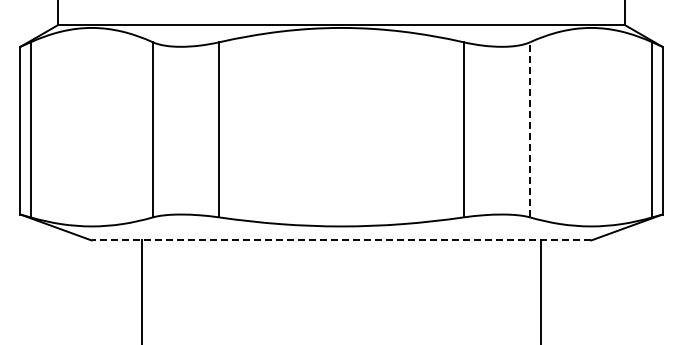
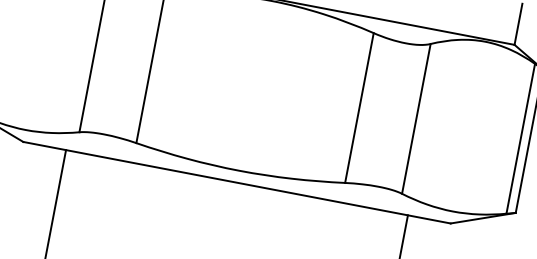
line: (530, 129) -> (416, 118), dashed -> solid
line: (341, 240) -> (236, 182), dashed -> solid

